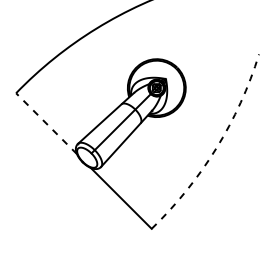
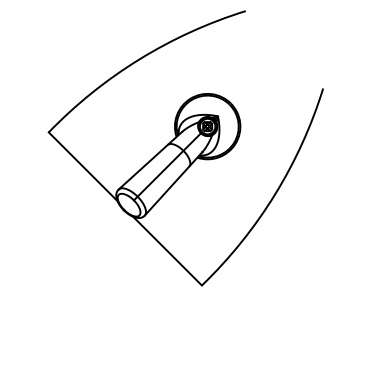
line: (46, 123) -> (83, 166), dashed -> solid
arc: (215, 148) -> (274, 194), dashed -> solid

